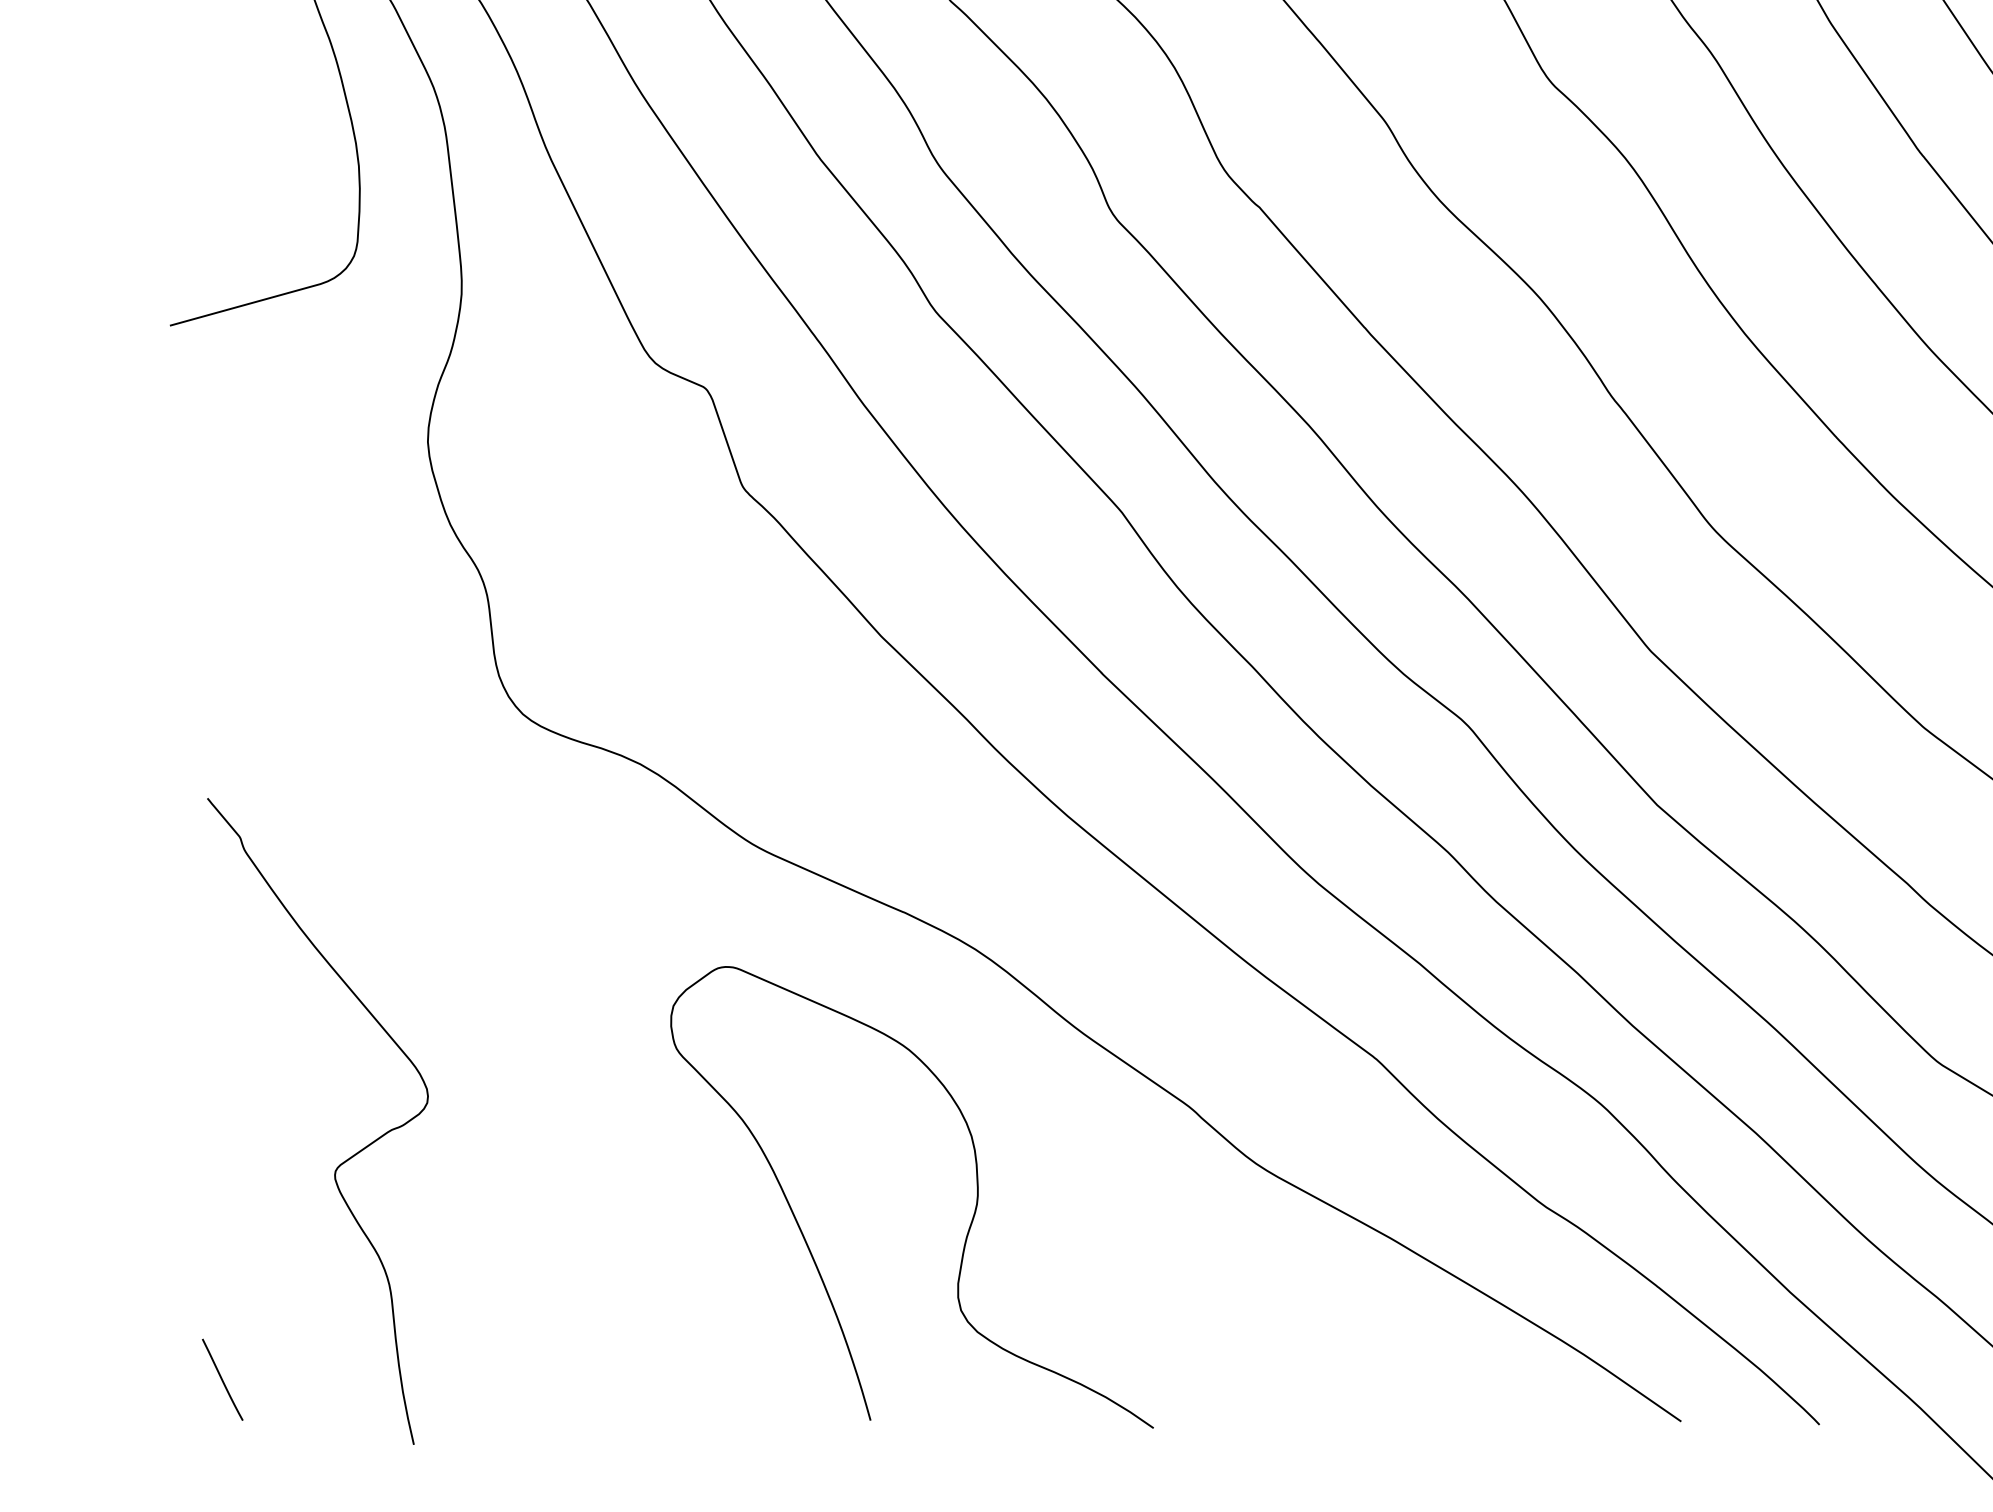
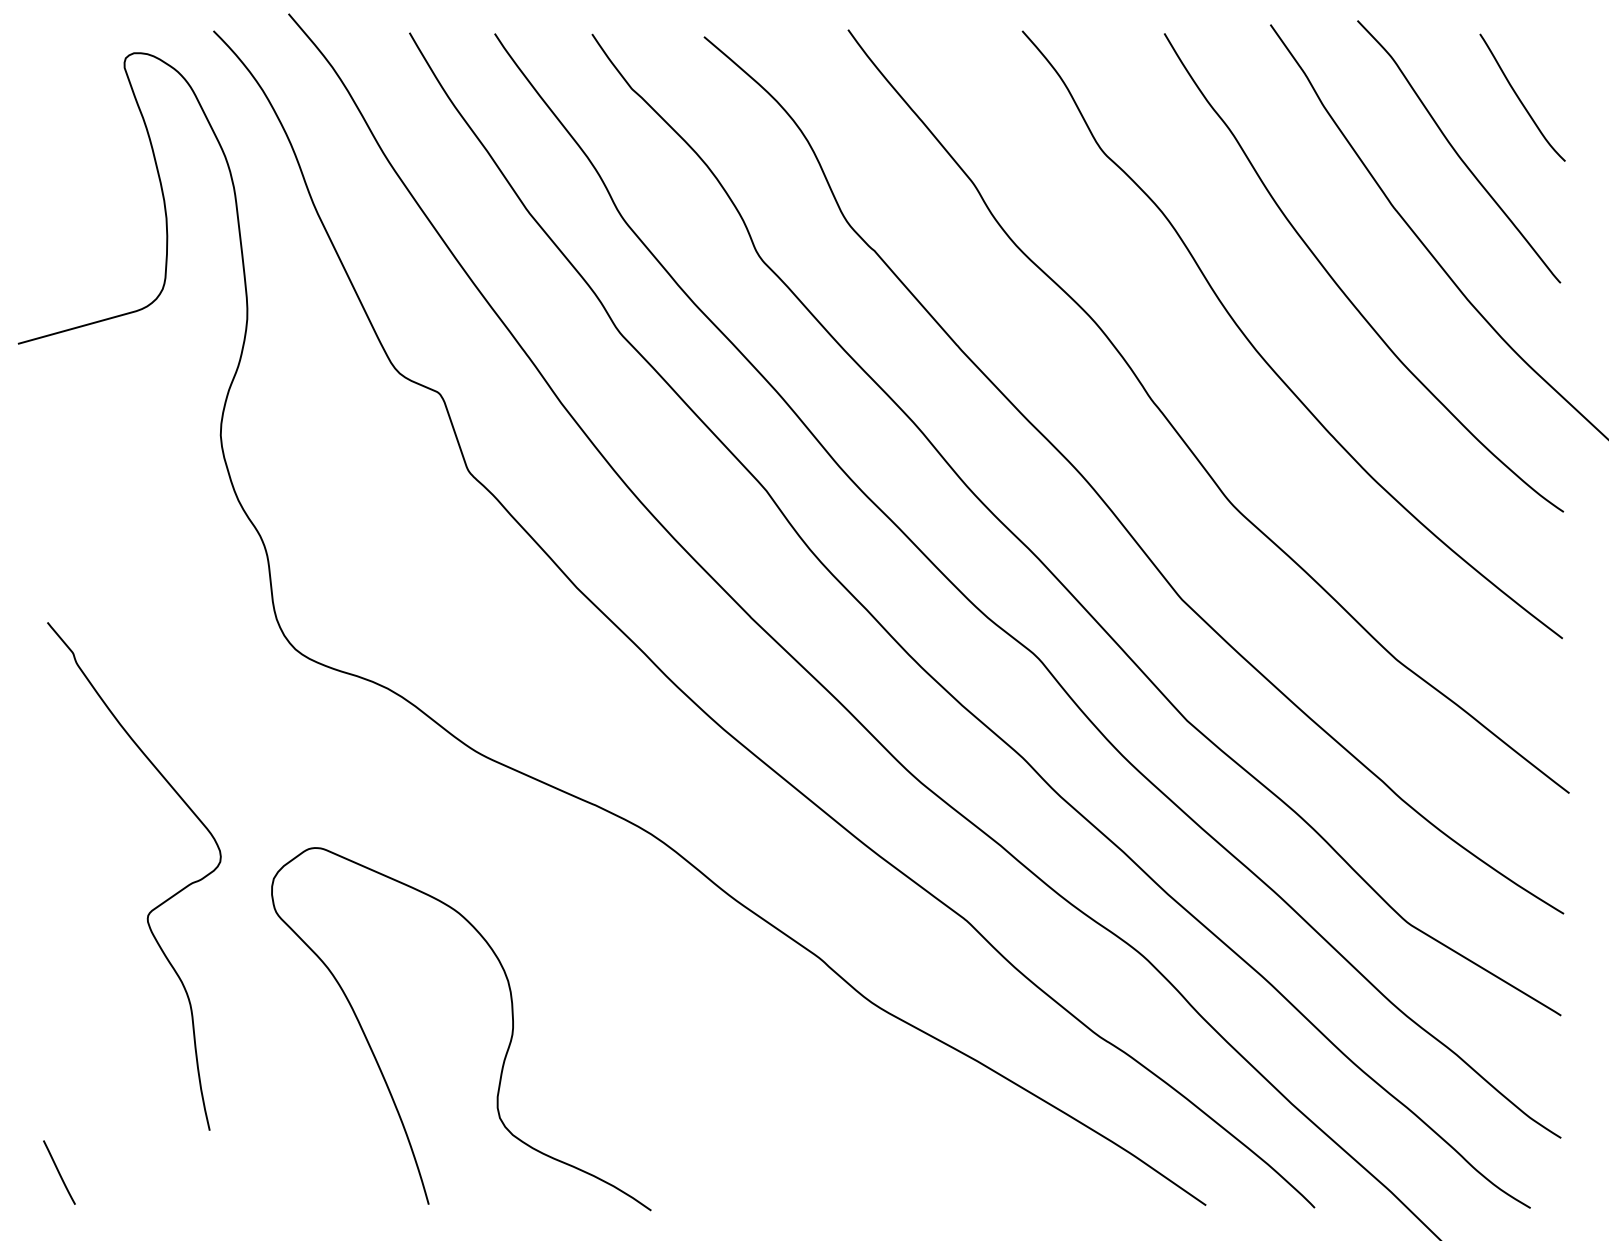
curve: (343, 1160) -> (154, 907), moved
curve: (971, 1216) -> (508, 1044), moved

